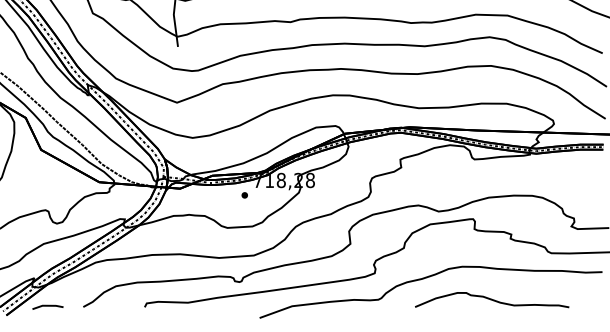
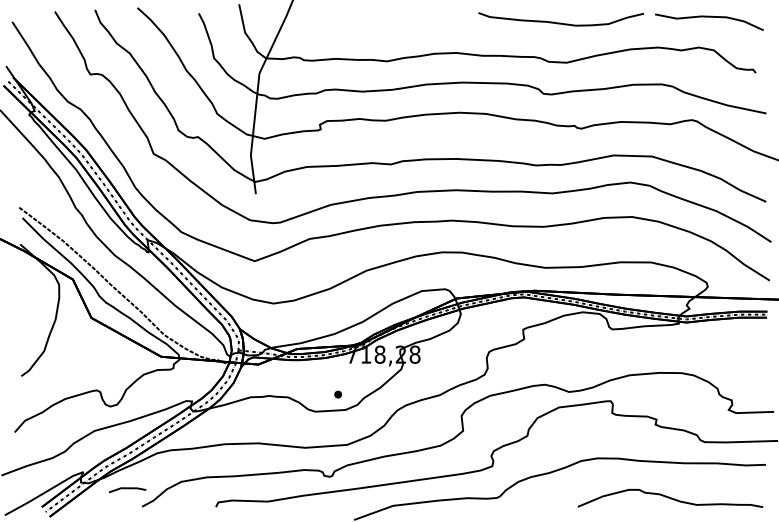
part: (244, 195) -> (337, 394), moved
curve: (492, 299) -> (670, 497), moved
line: (47, 306) -> (127, 489), moved

